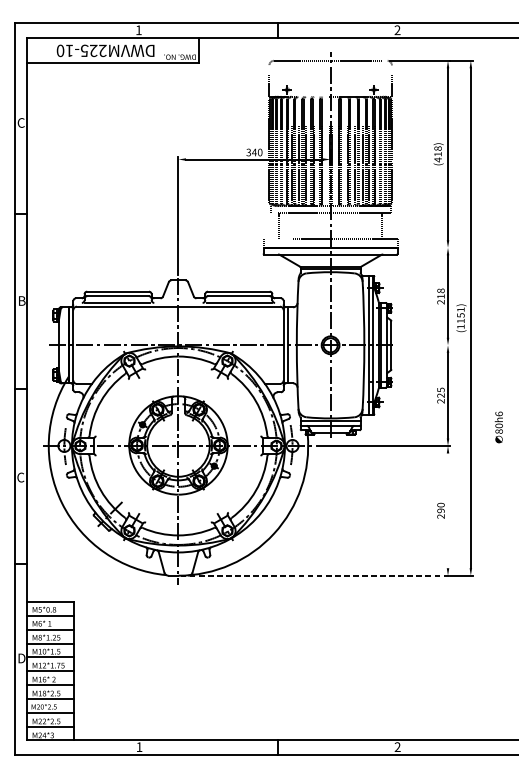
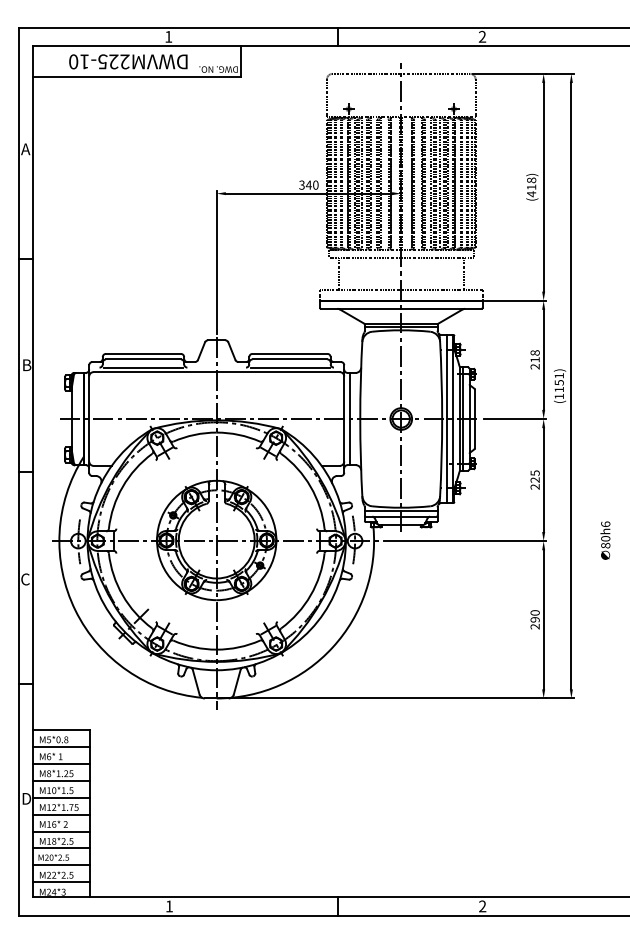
text: (20, 123) -> (25, 149), C -> A
line: (424, 247) -> (515, 300), added
line: (424, 345) -> (515, 419), added
text: (498, 427) -> (605, 540), moved
line: (447, 510) -> (543, 619), added
line: (315, 575) -> (383, 698), dashed -> solid

